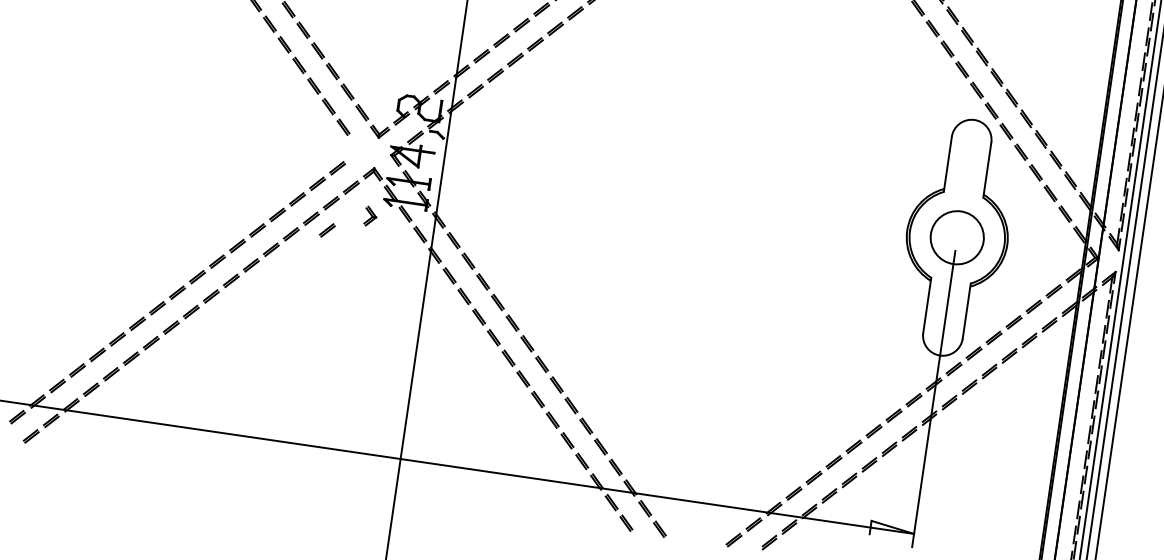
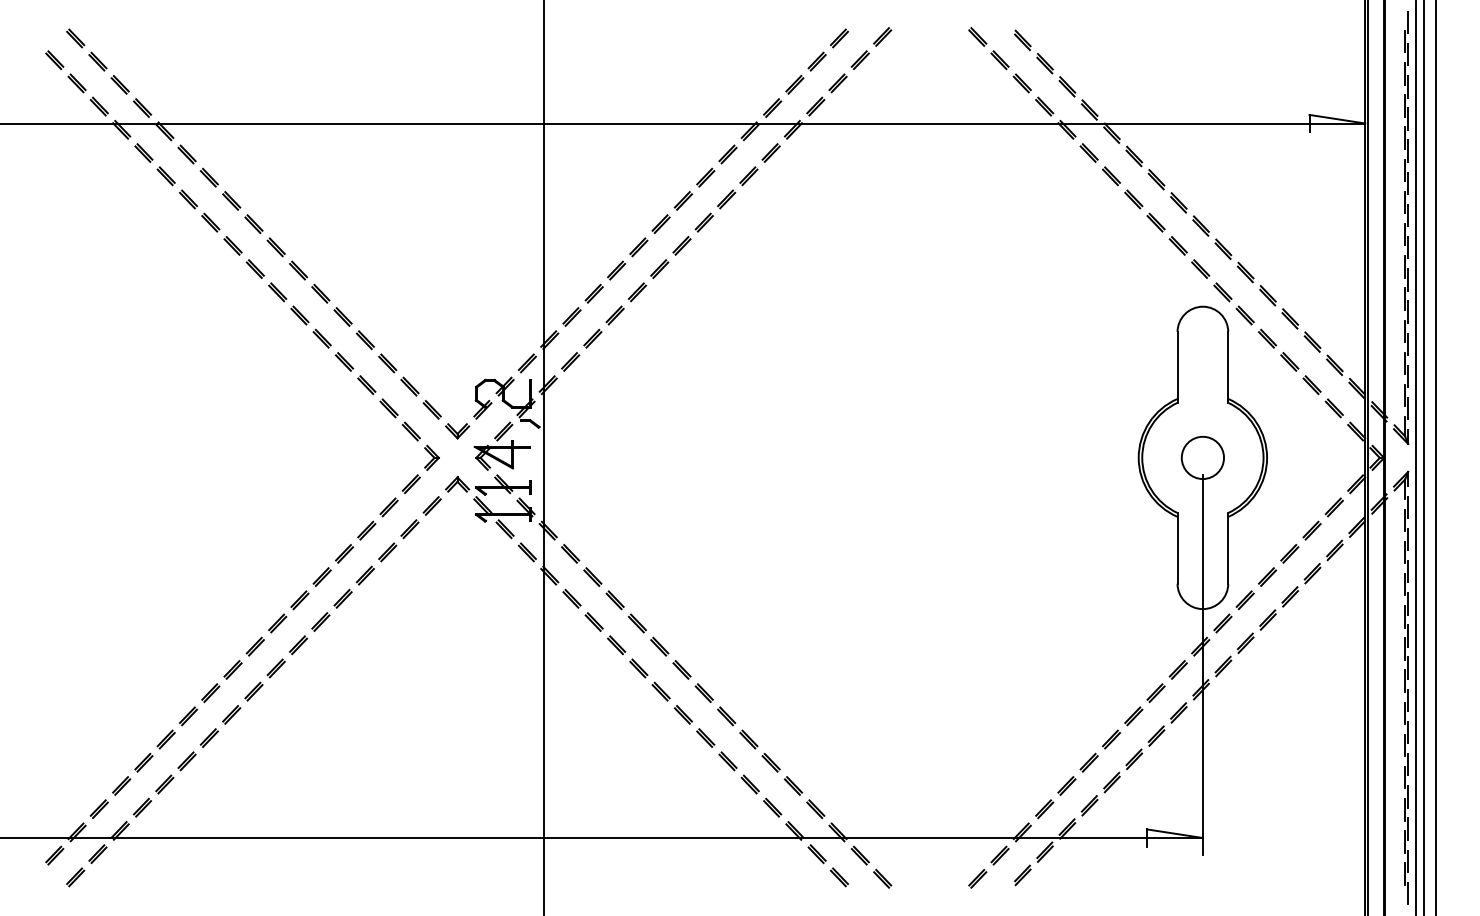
part: (370, 216) -> (431, 457), moved
part: (326, 230) -> (409, 564), removed
circle: (957, 237) -> (1202, 457), size x0.62

